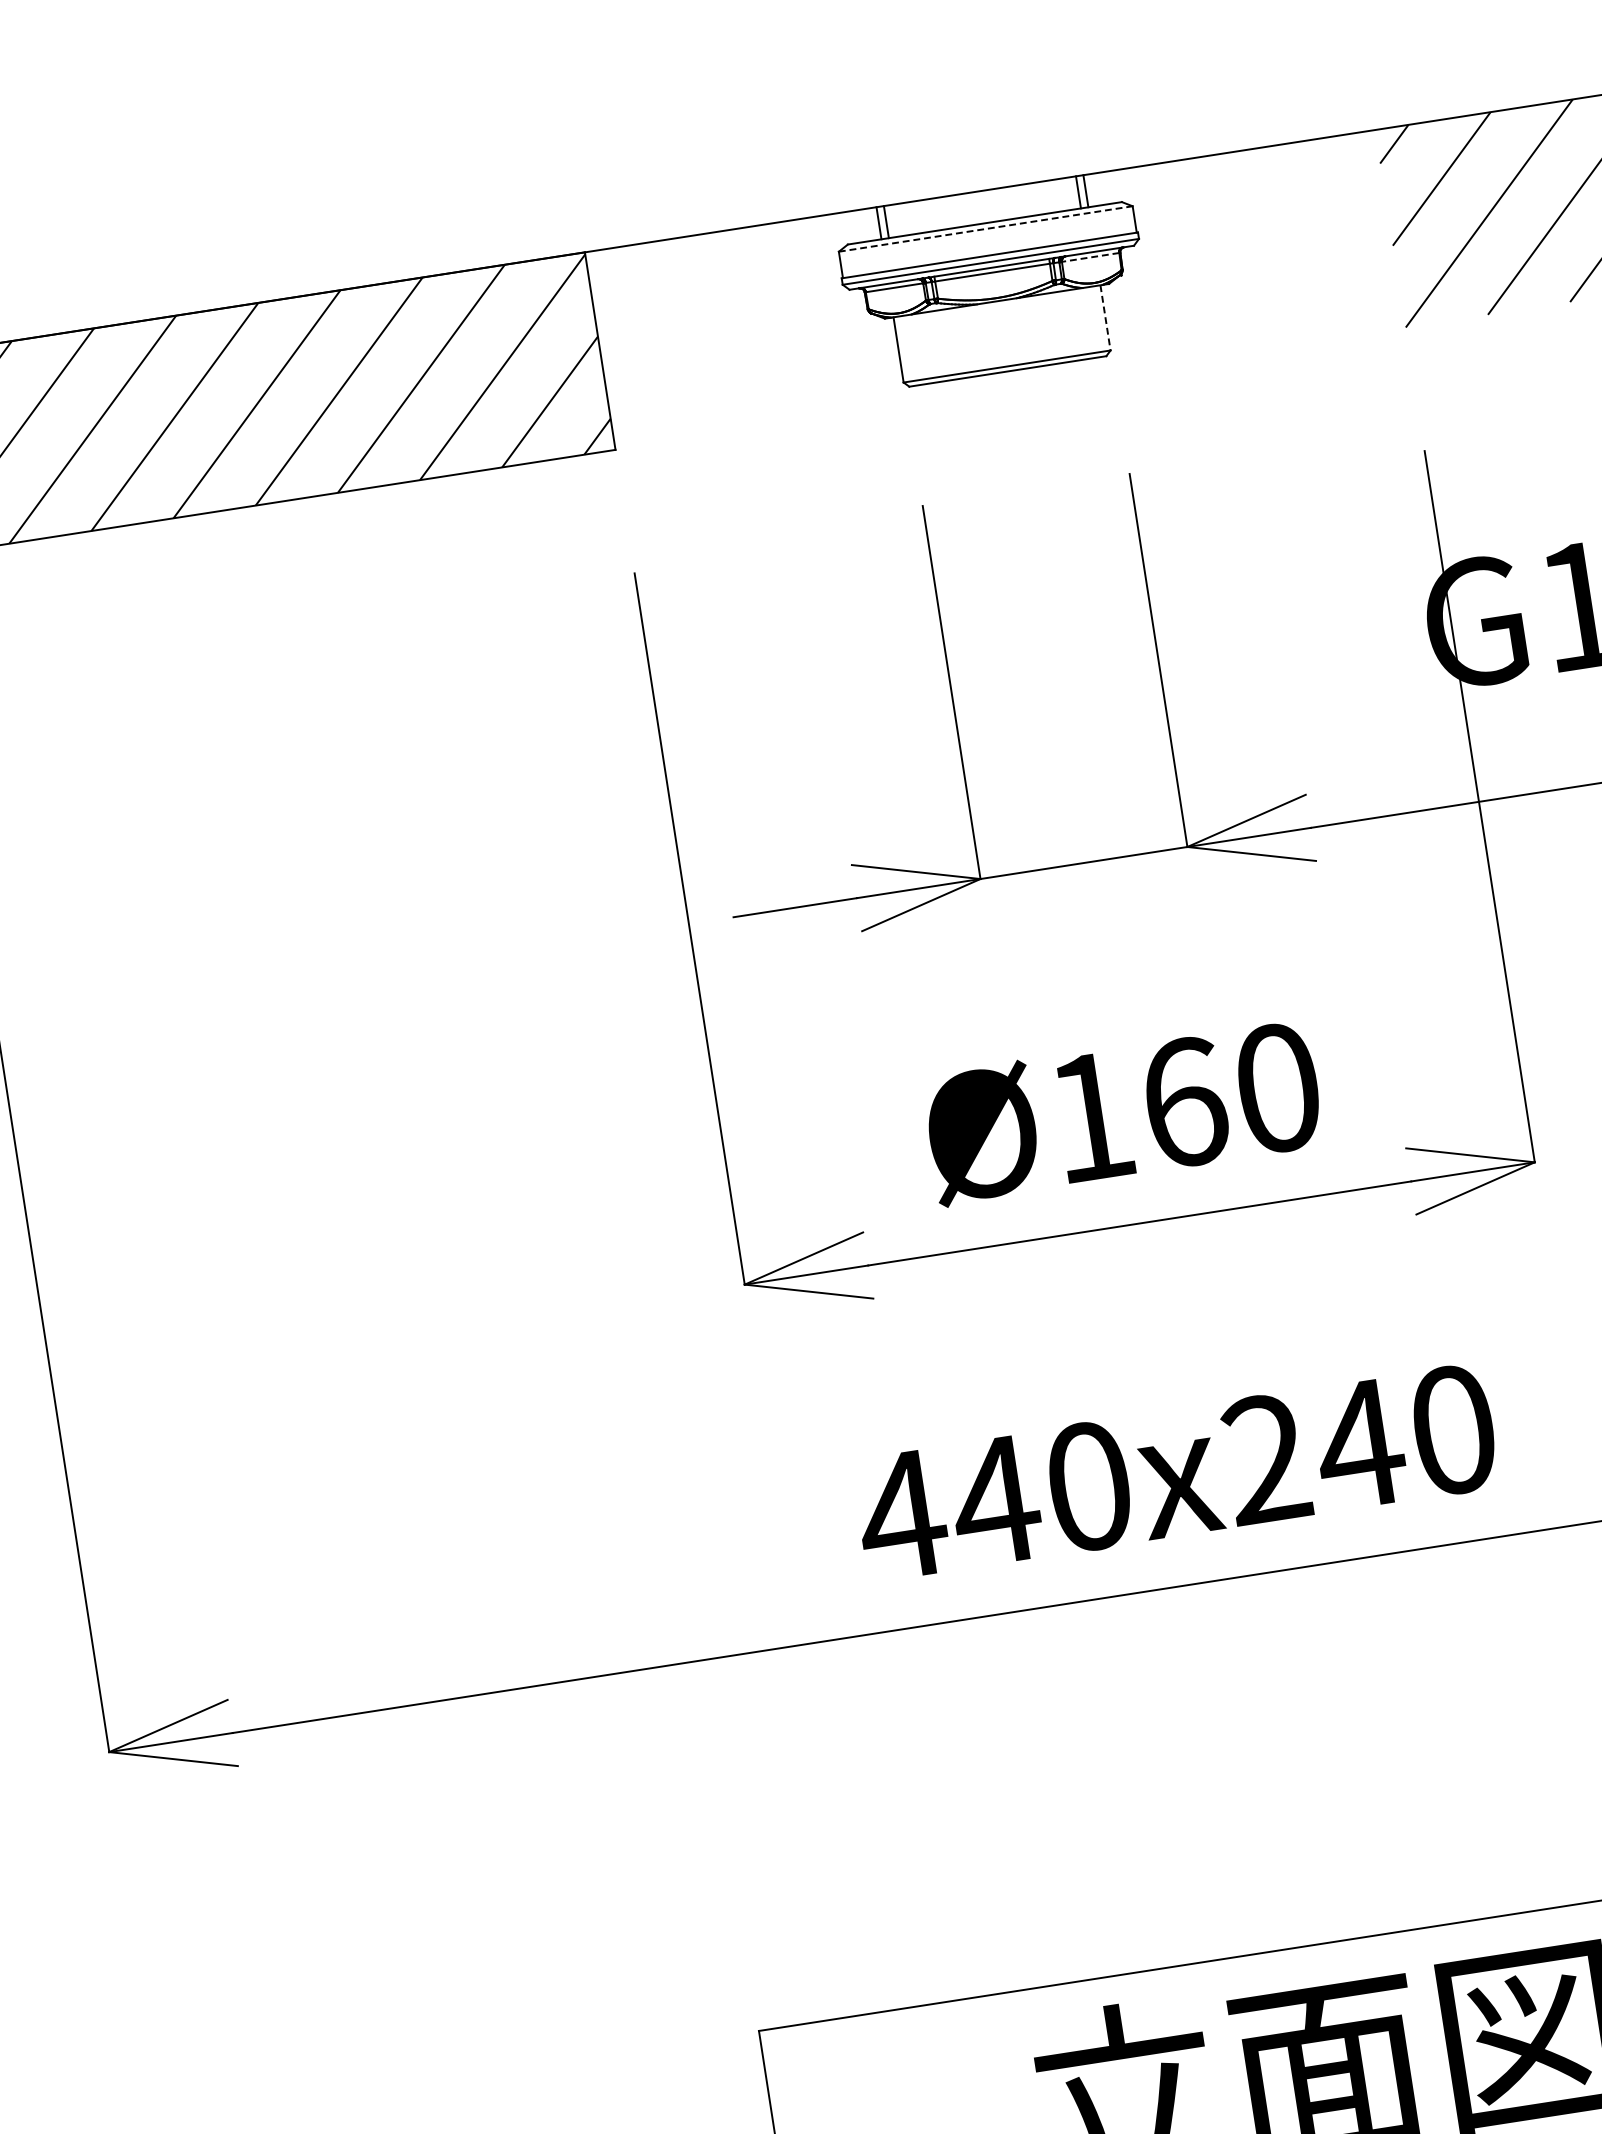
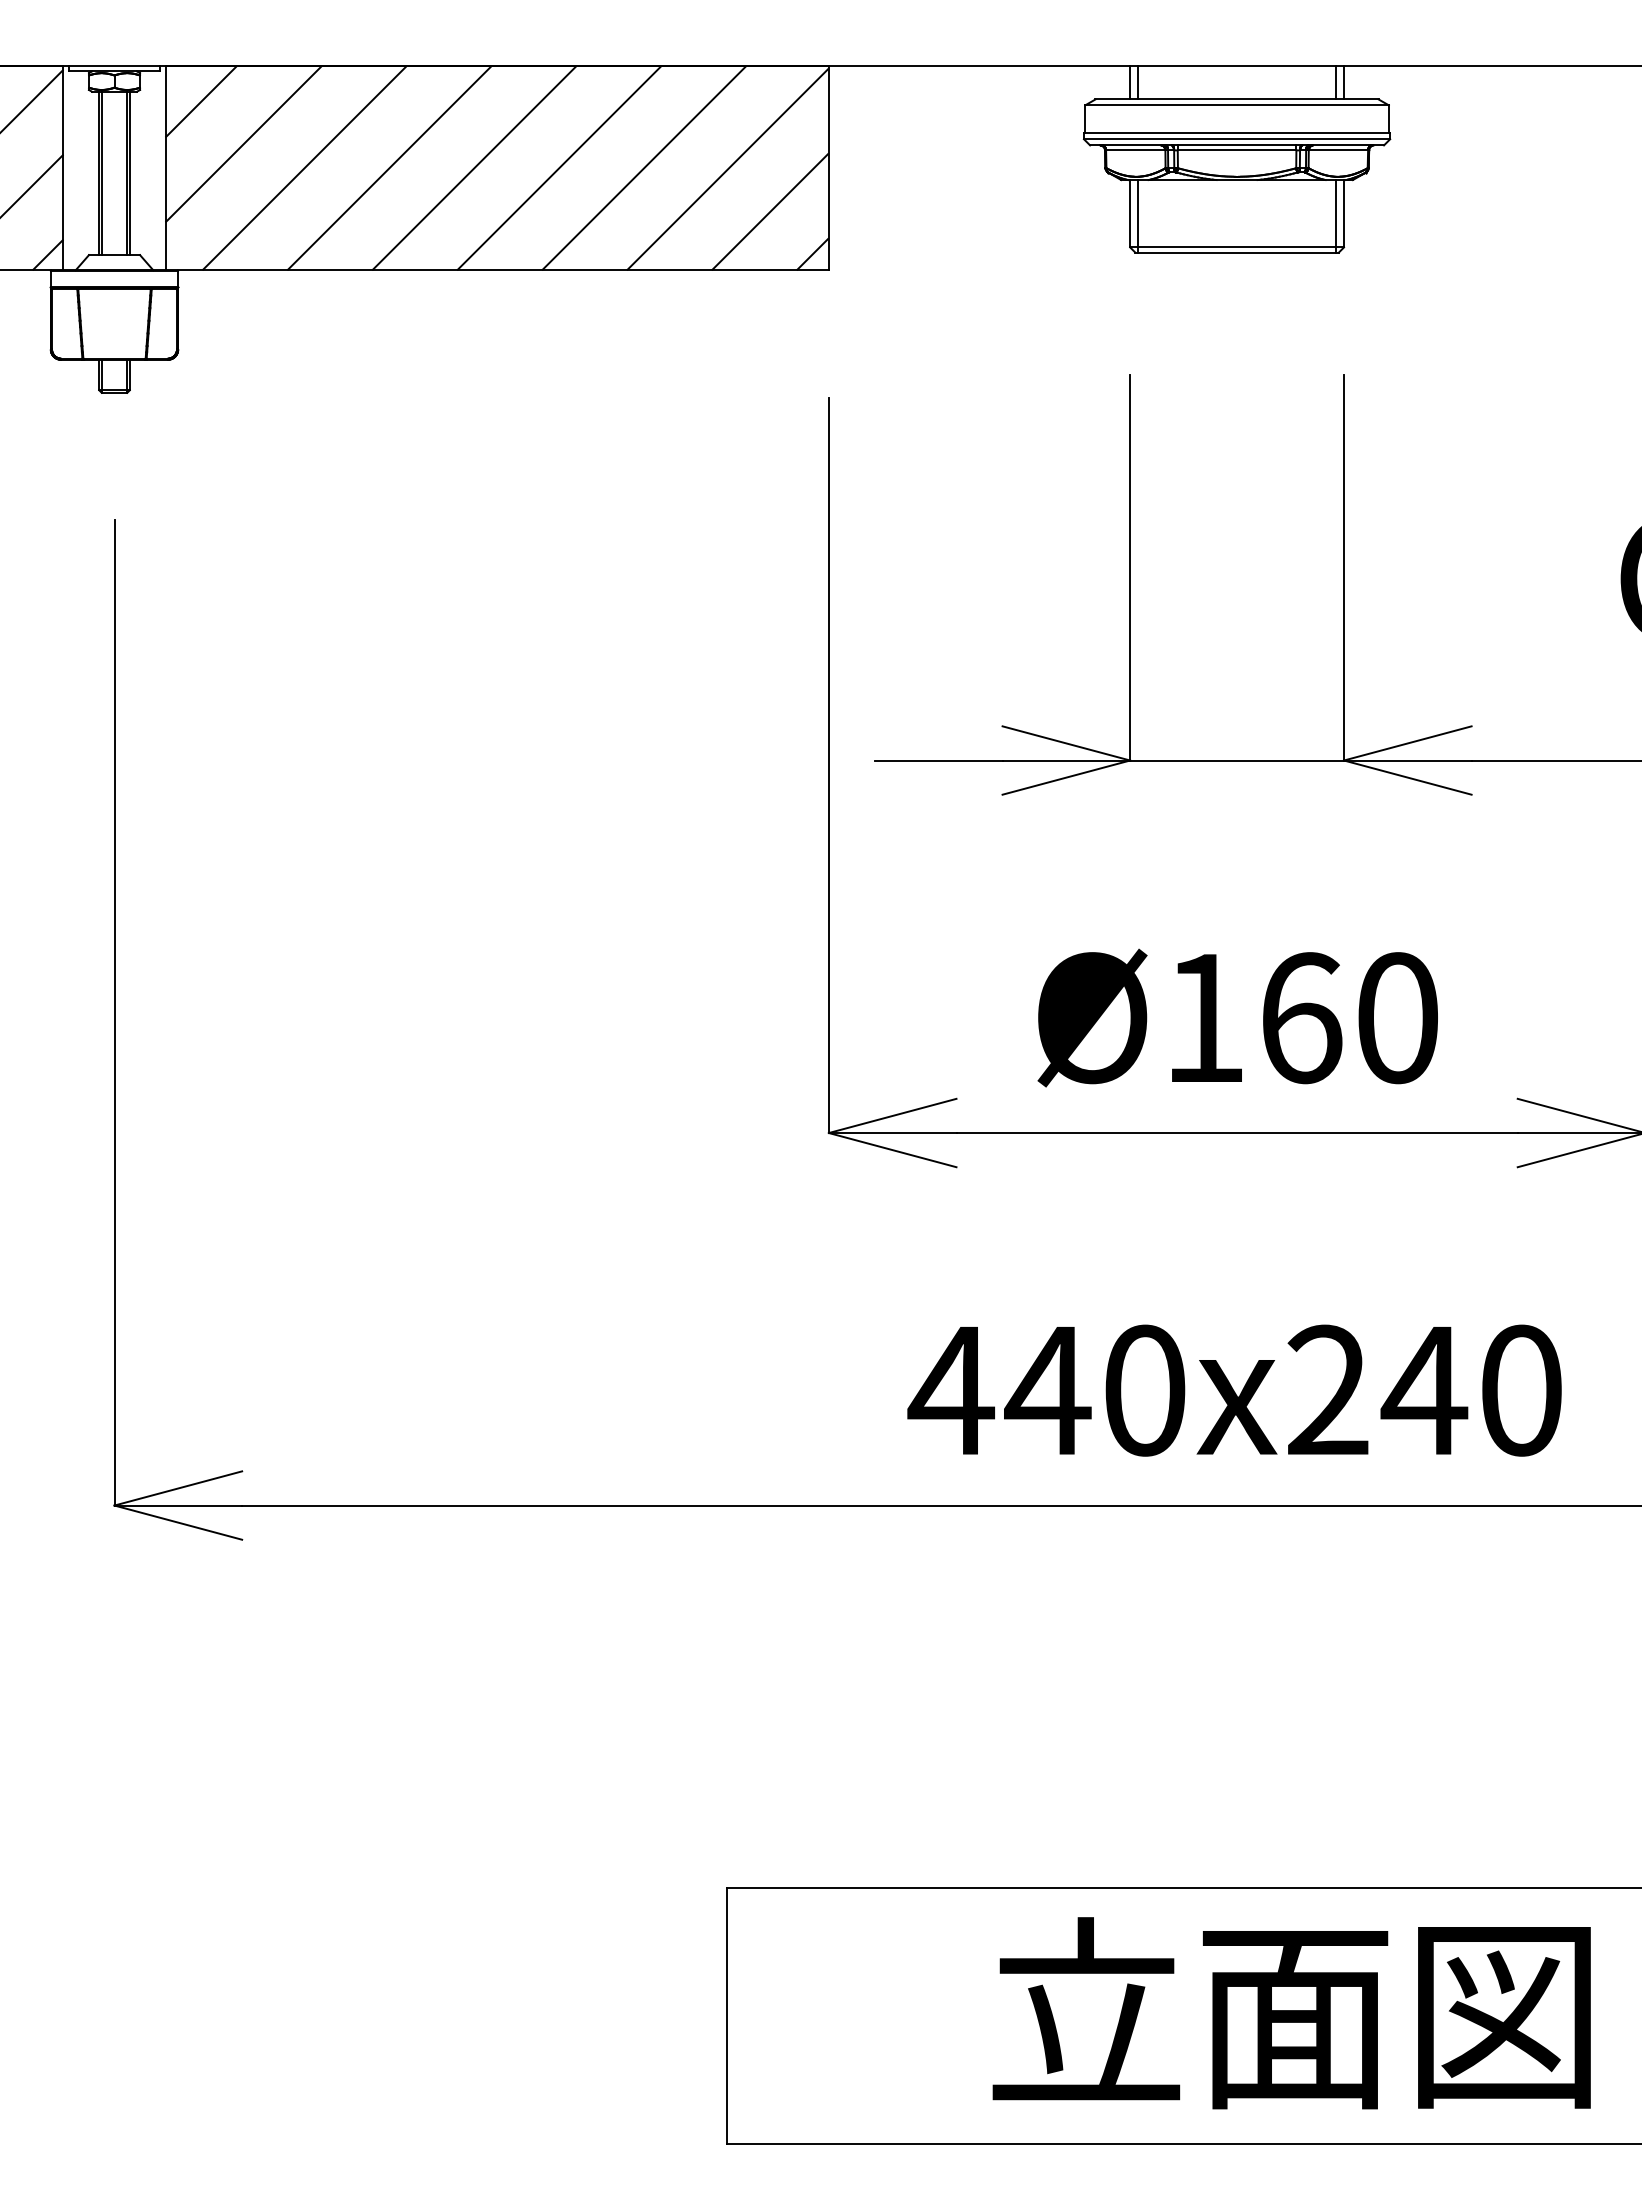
line: (986, 229) -> (1237, 105), dashed -> solid
line: (1090, 257) -> (1338, 150), dashed -> solid
line: (1105, 317) -> (1344, 213), dashed -> solid
line: (1098, 321) -> (1336, 216), added
line: (906, 351) -> (1137, 216), added

